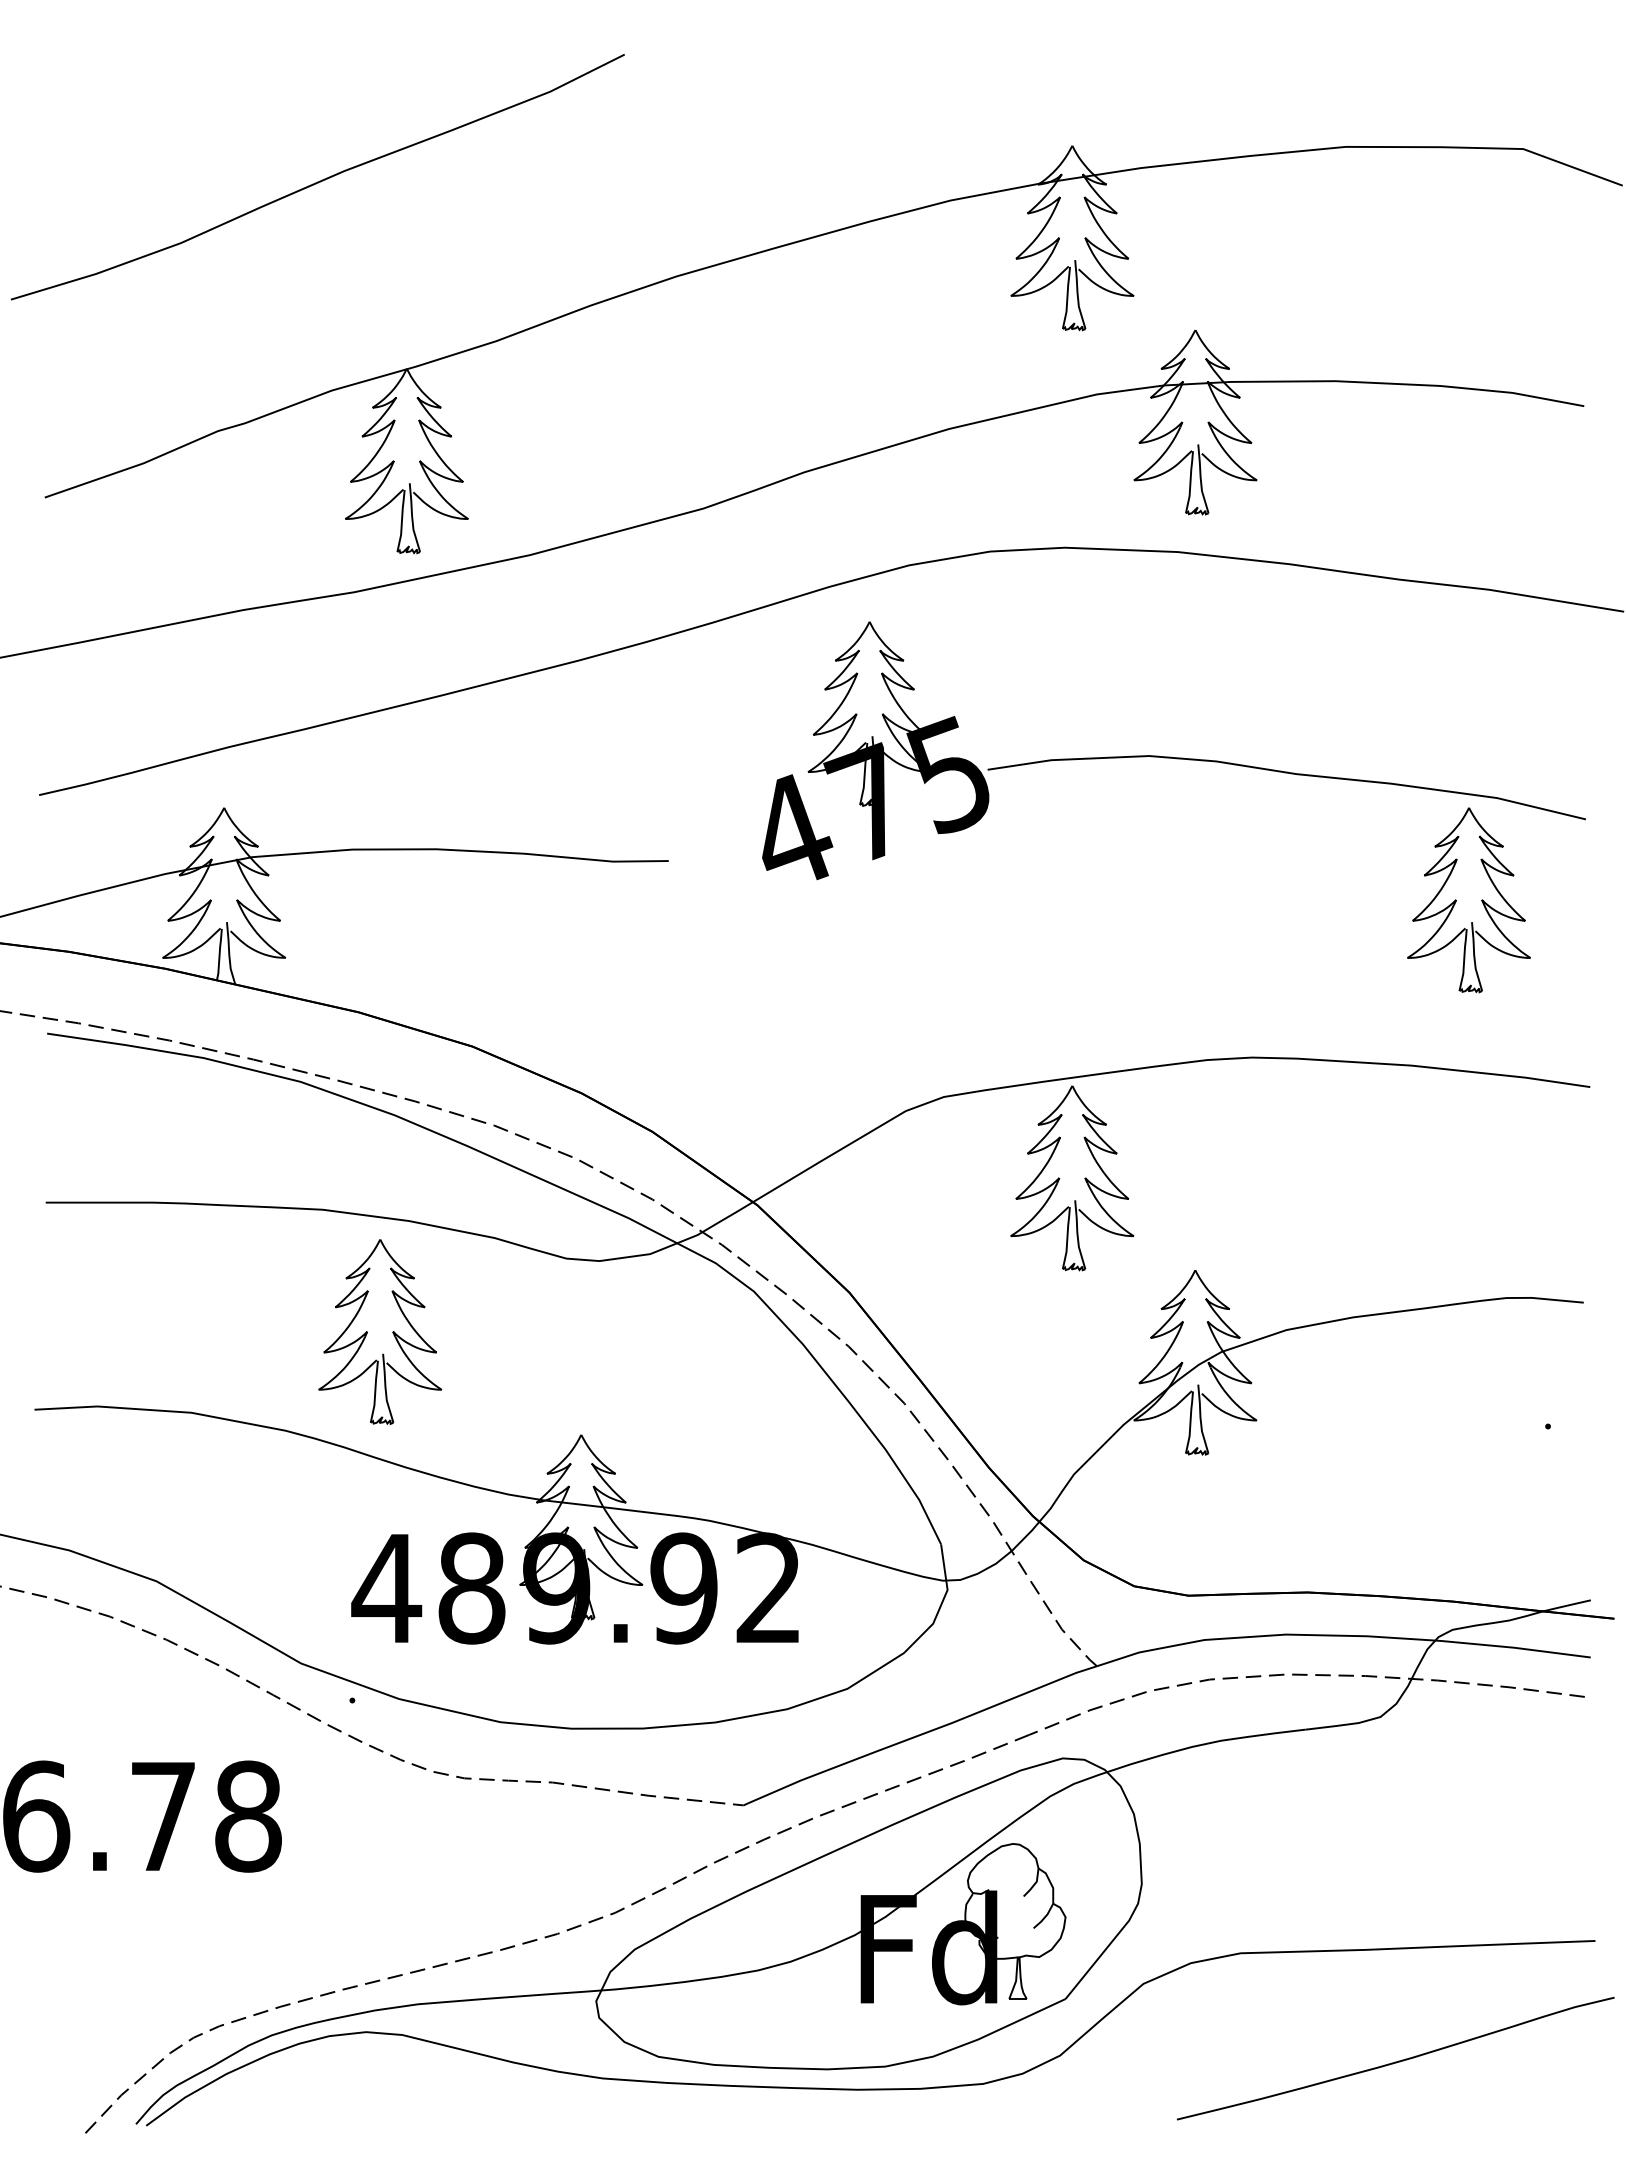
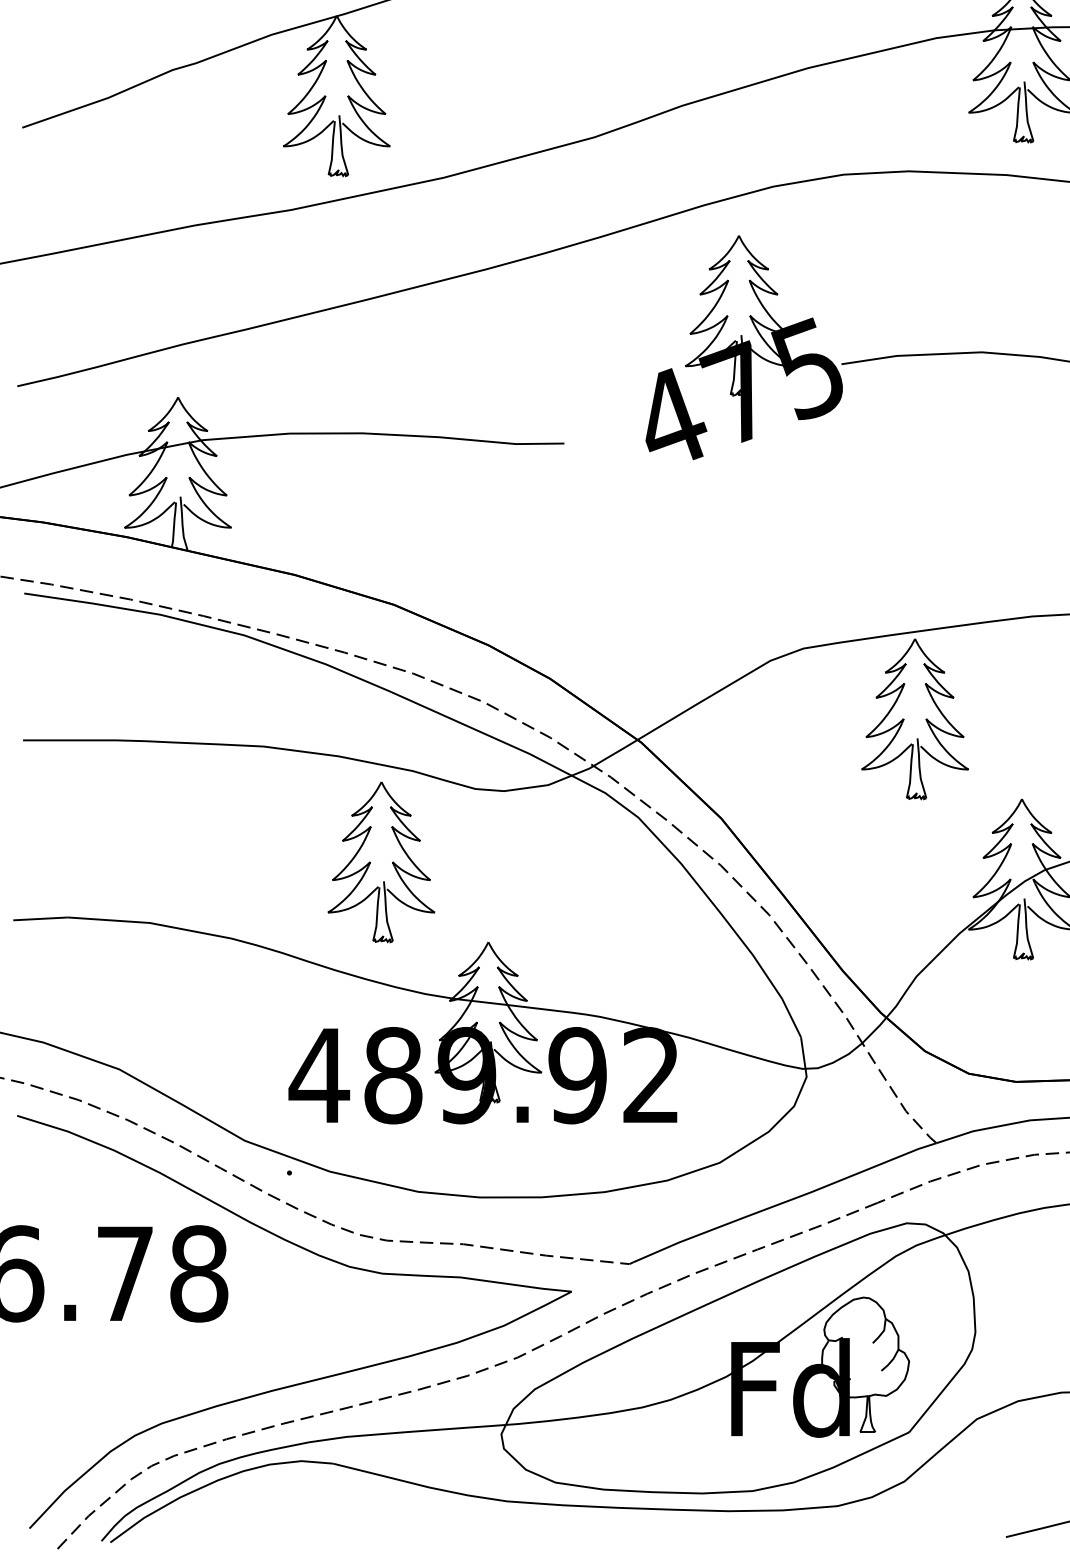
part: (392, 1332) -> (392, 862), moved
curve: (374, 1939) -> (308, 1380), added

